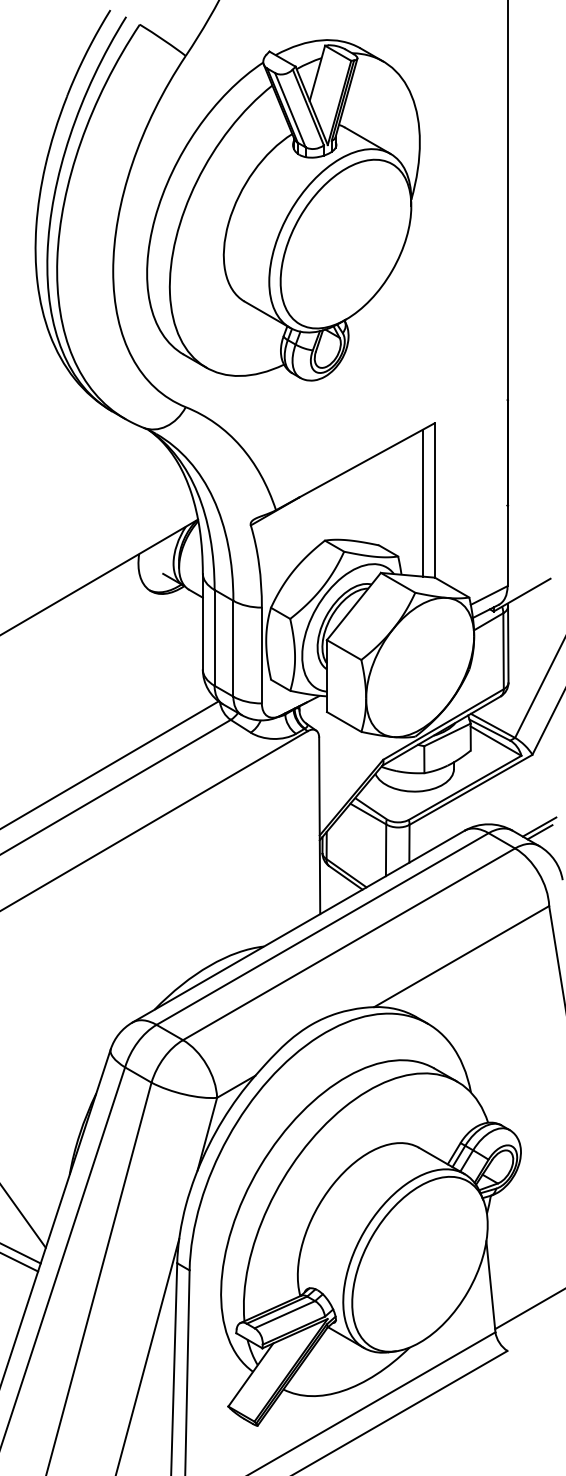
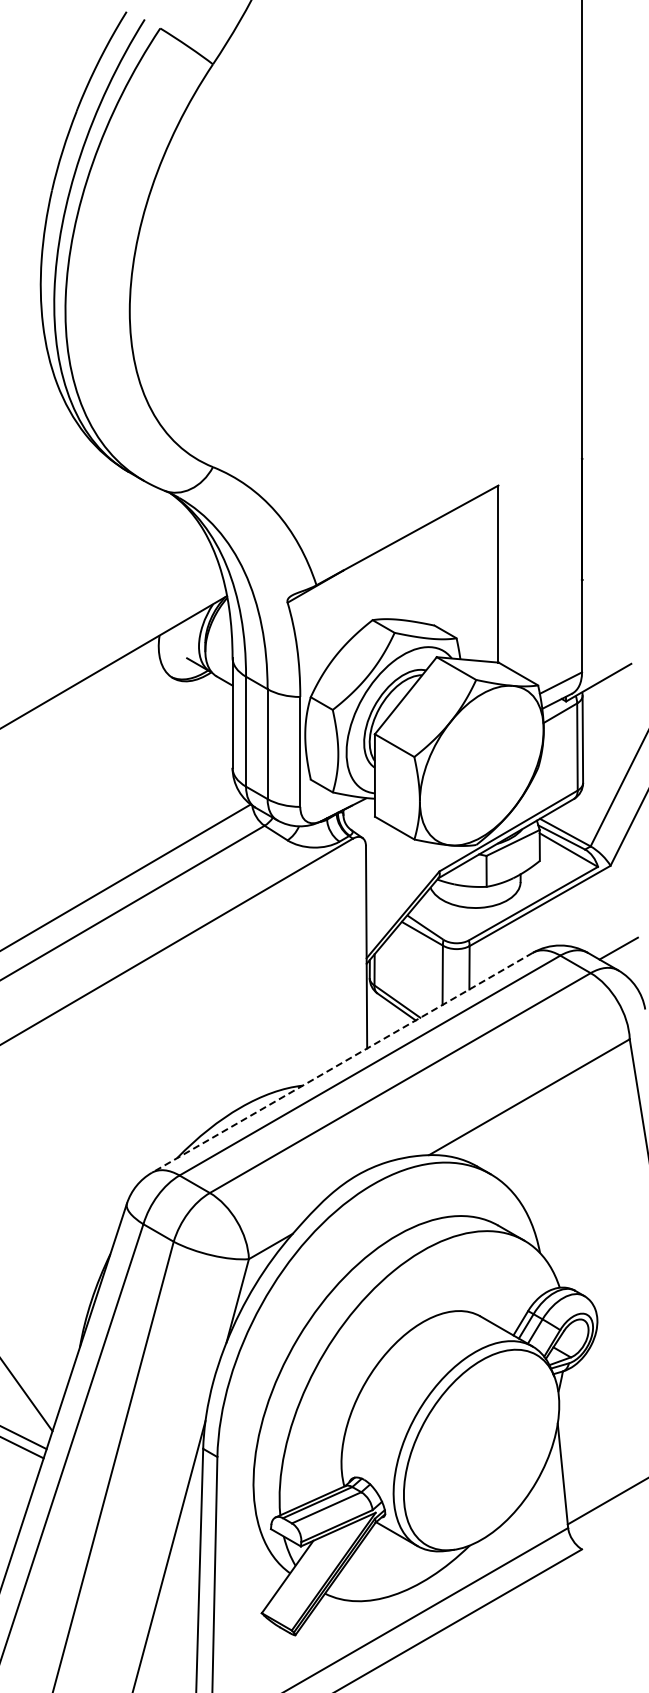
part: (283, 210) -> (324, 241), removed
line: (422, 503) -> (484, 577), removed
line: (540, 832) -> (619, 954), removed
line: (298, 926) -> (342, 1062), solid -> dashed

